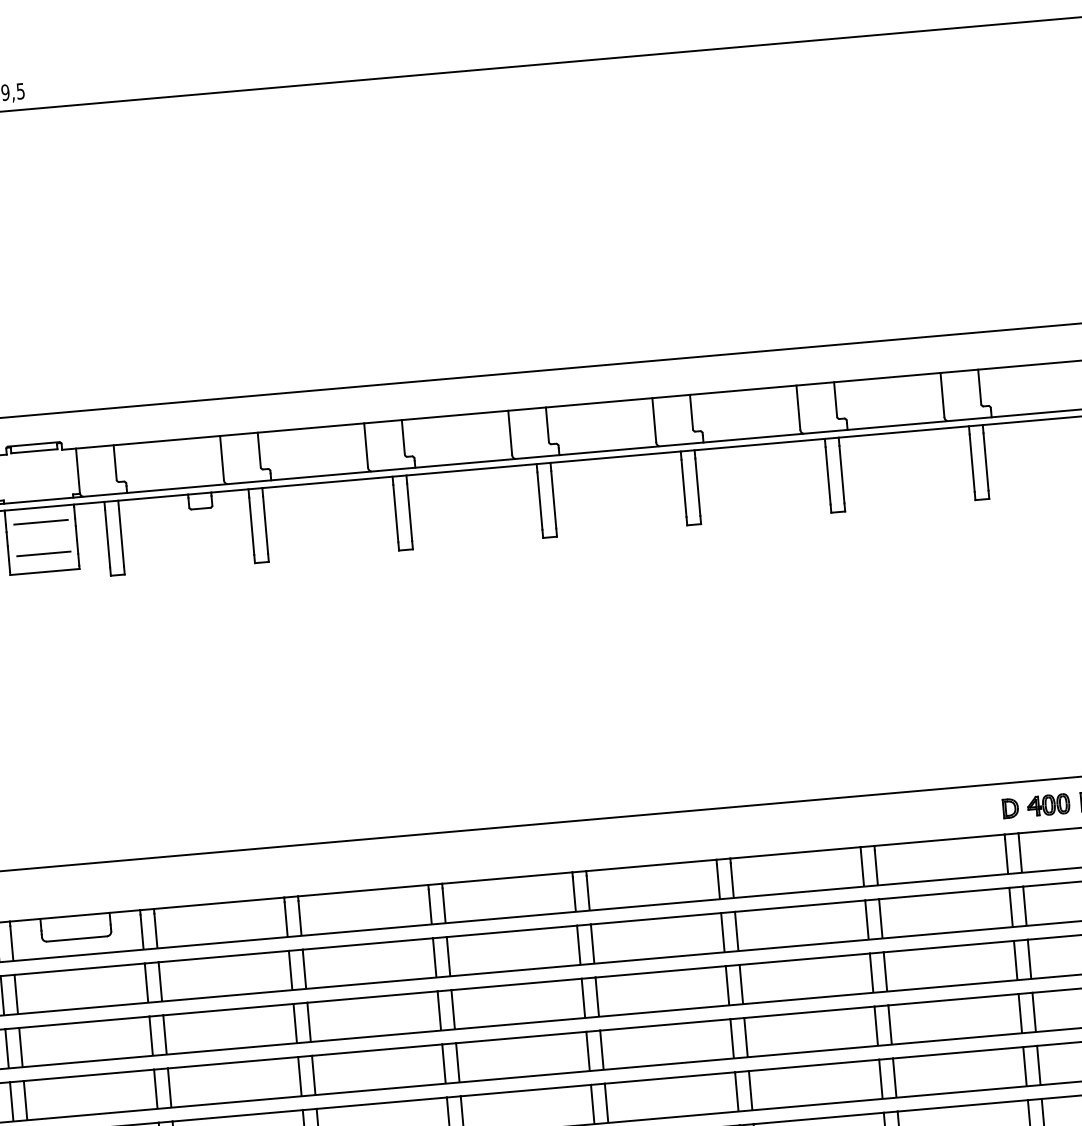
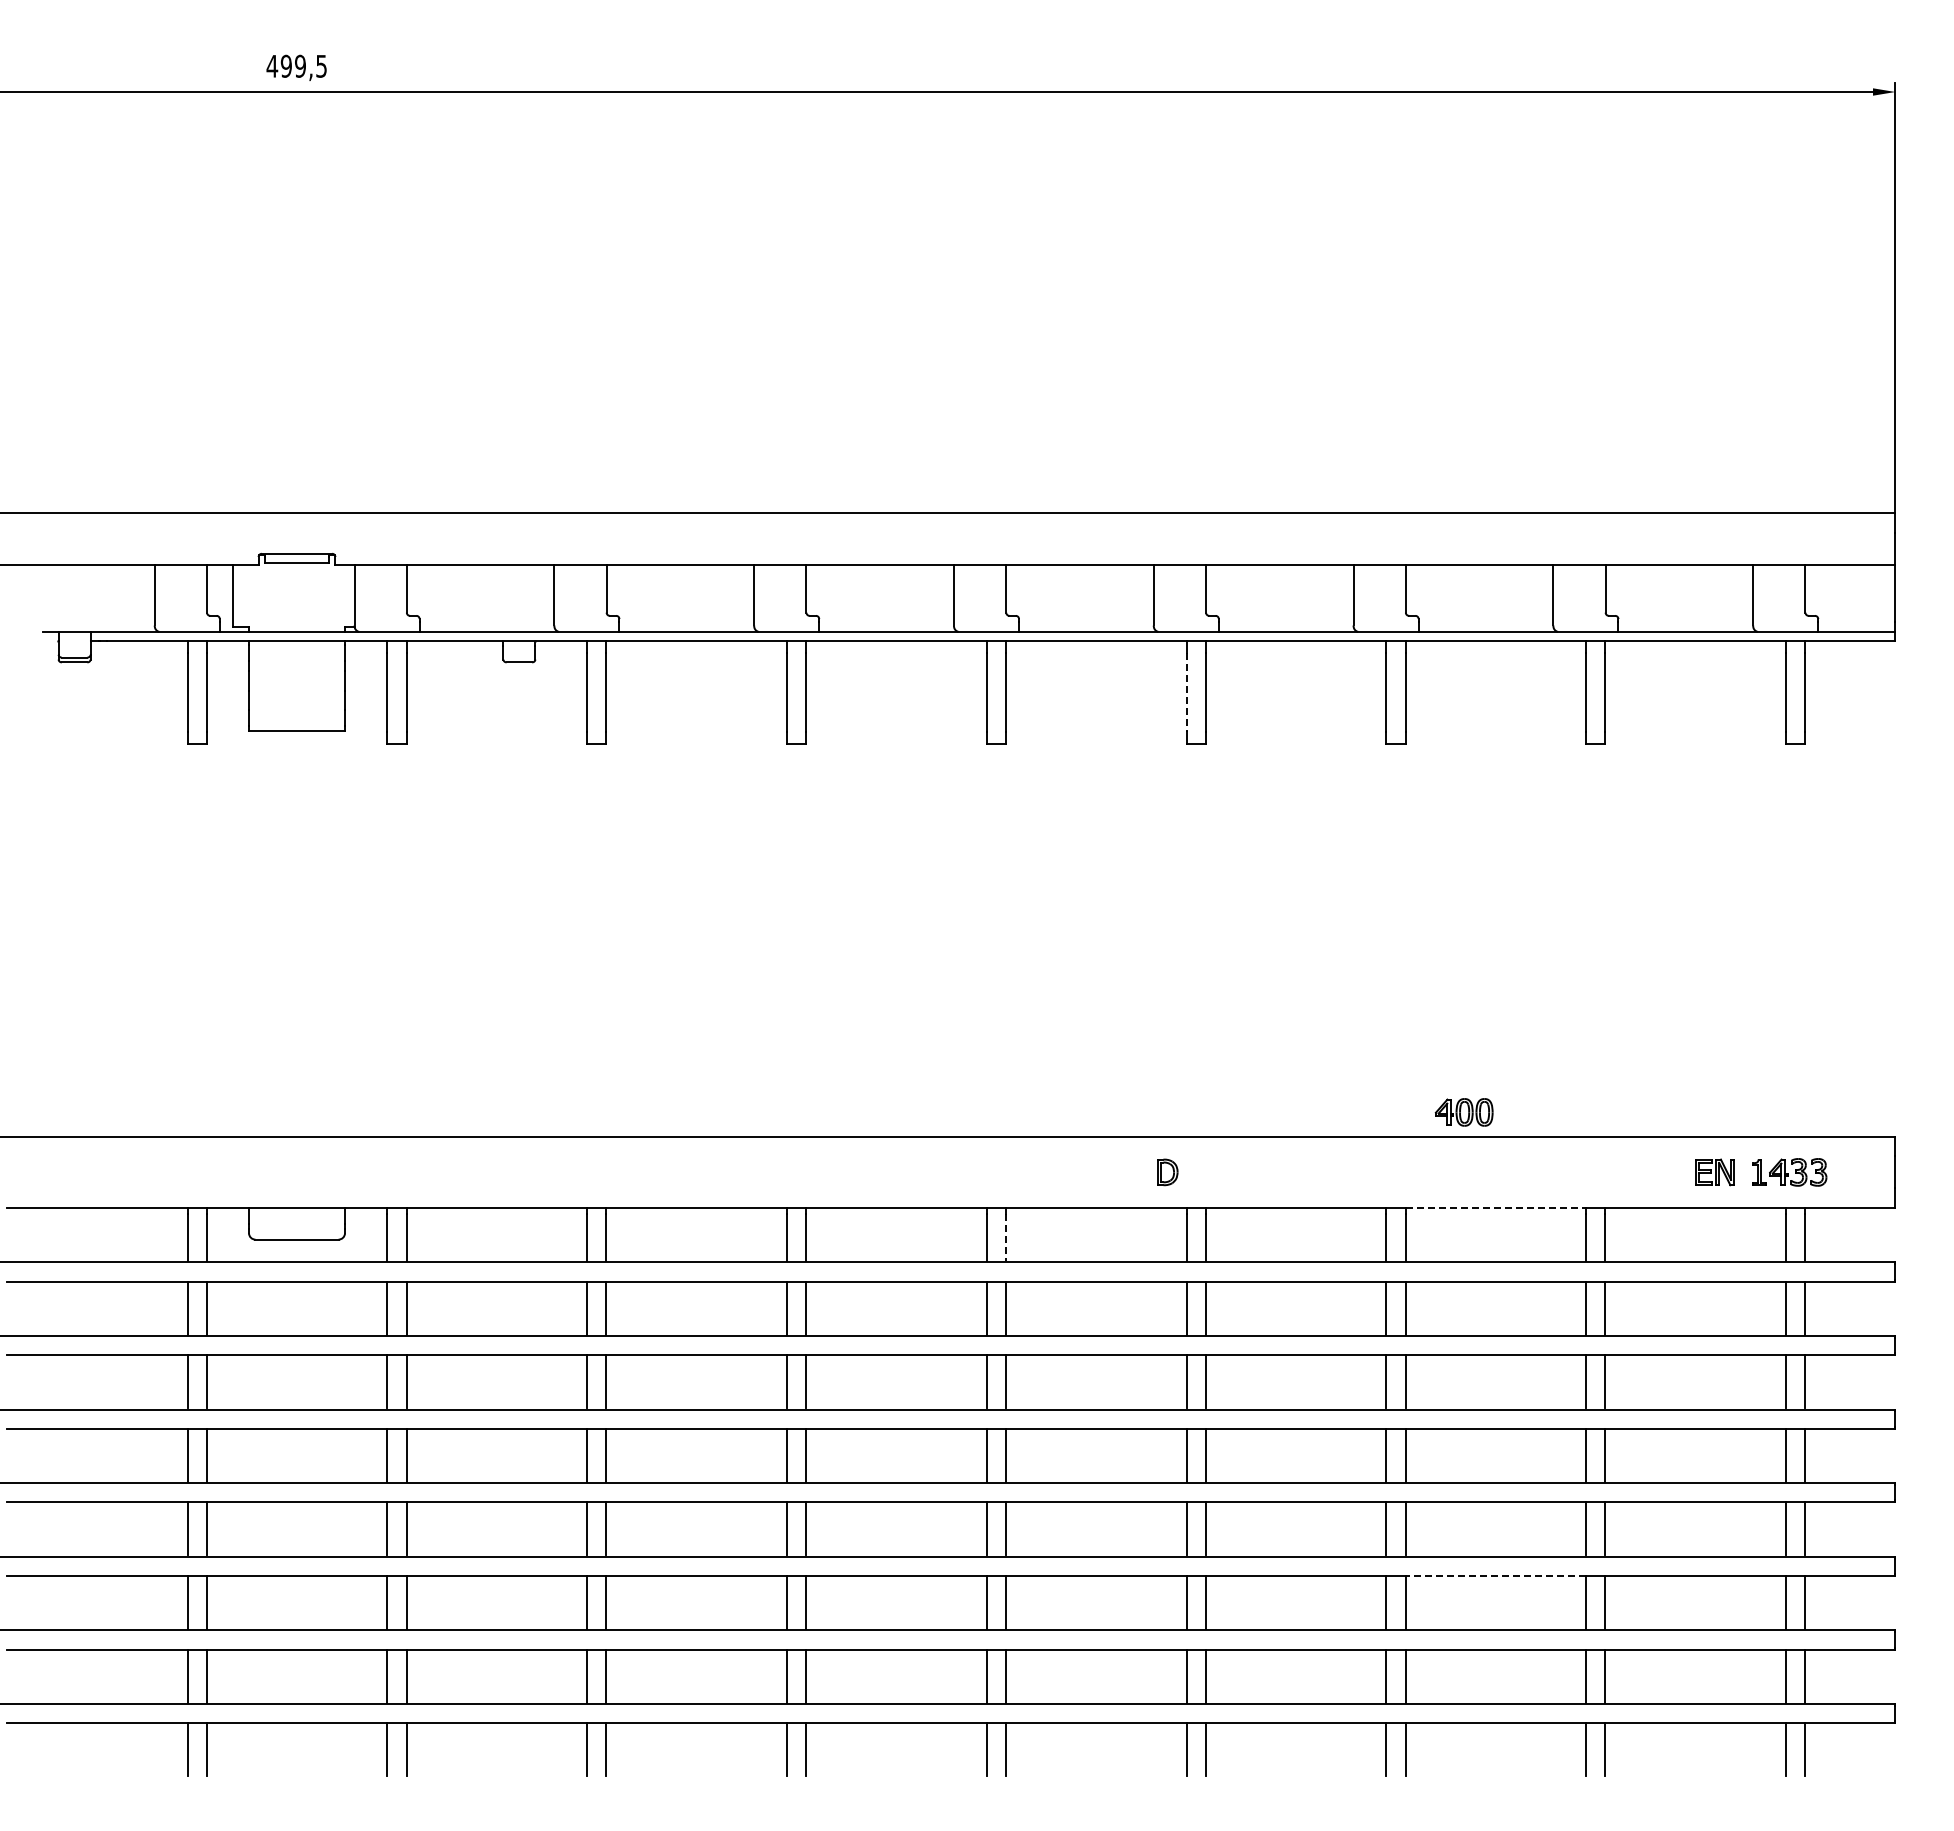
line: (683, 488) -> (1186, 692), solid -> dashed
line: (40, 522) -> (297, 661), removed
line: (43, 553) -> (297, 705), removed
part: (1048, 805) -> (1463, 1112), moved
part: (1010, 808) -> (1167, 1172), moved
line: (940, 840) -> (1496, 1207), solid -> dashed
line: (587, 892) -> (1005, 1237), solid -> dashed
line: (962, 1105) -> (1495, 1575), solid -> dashed

